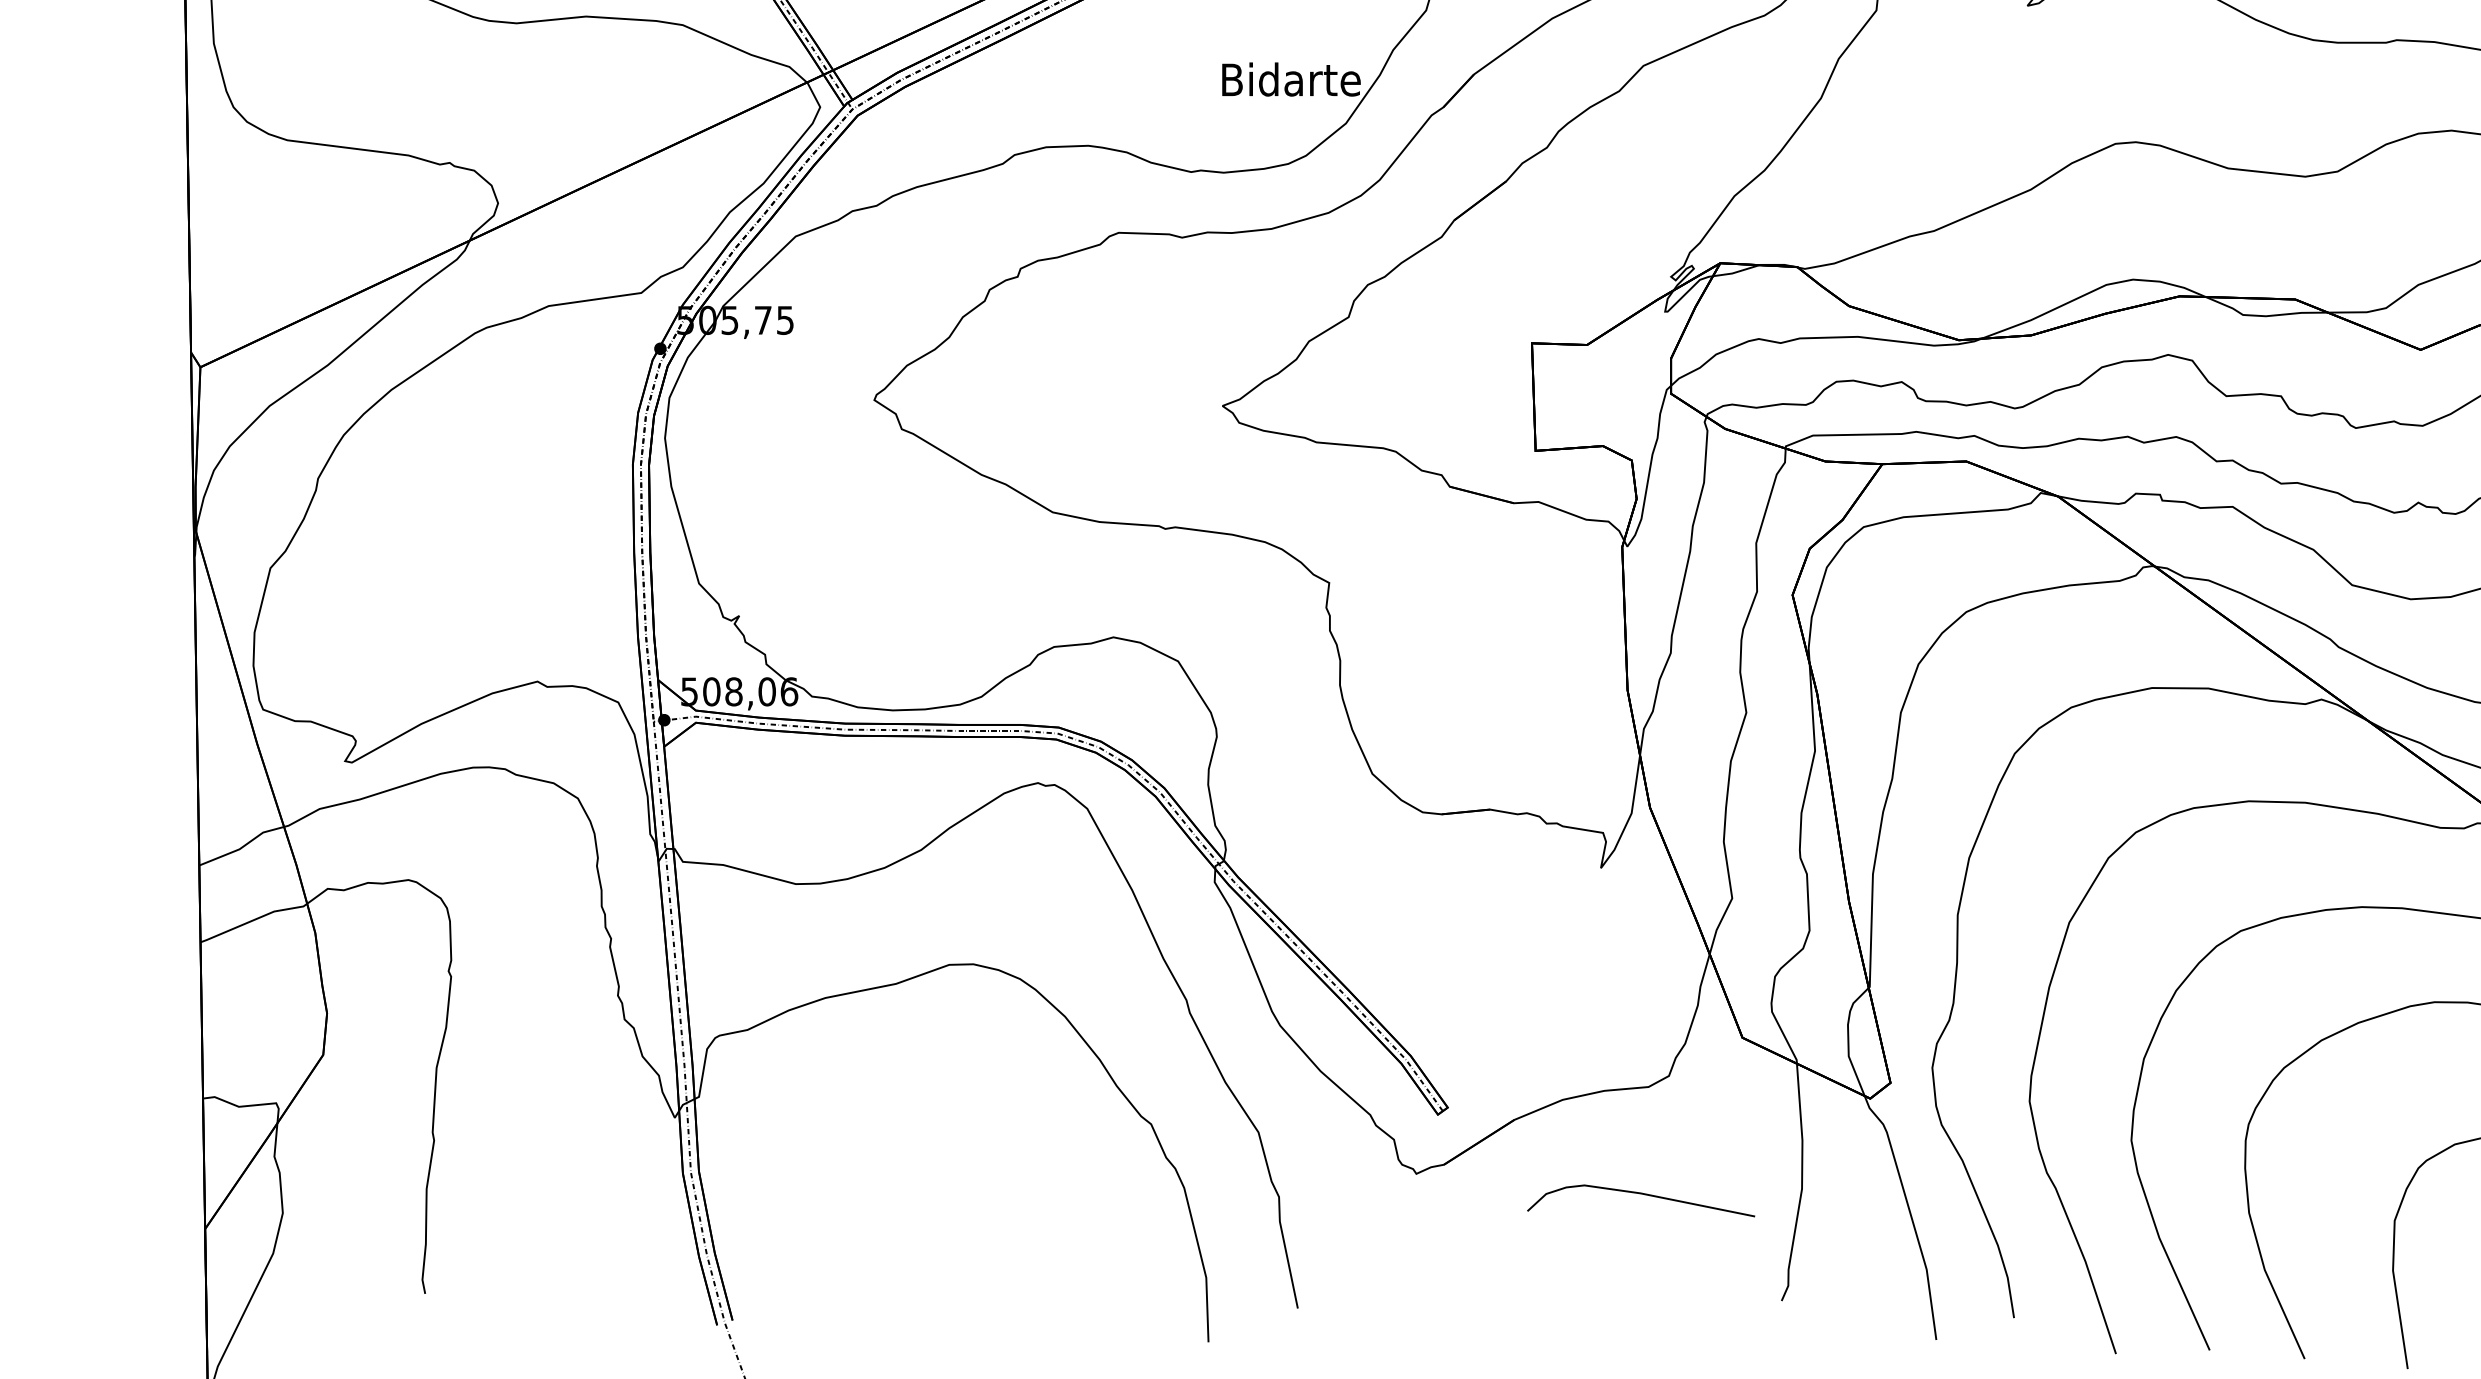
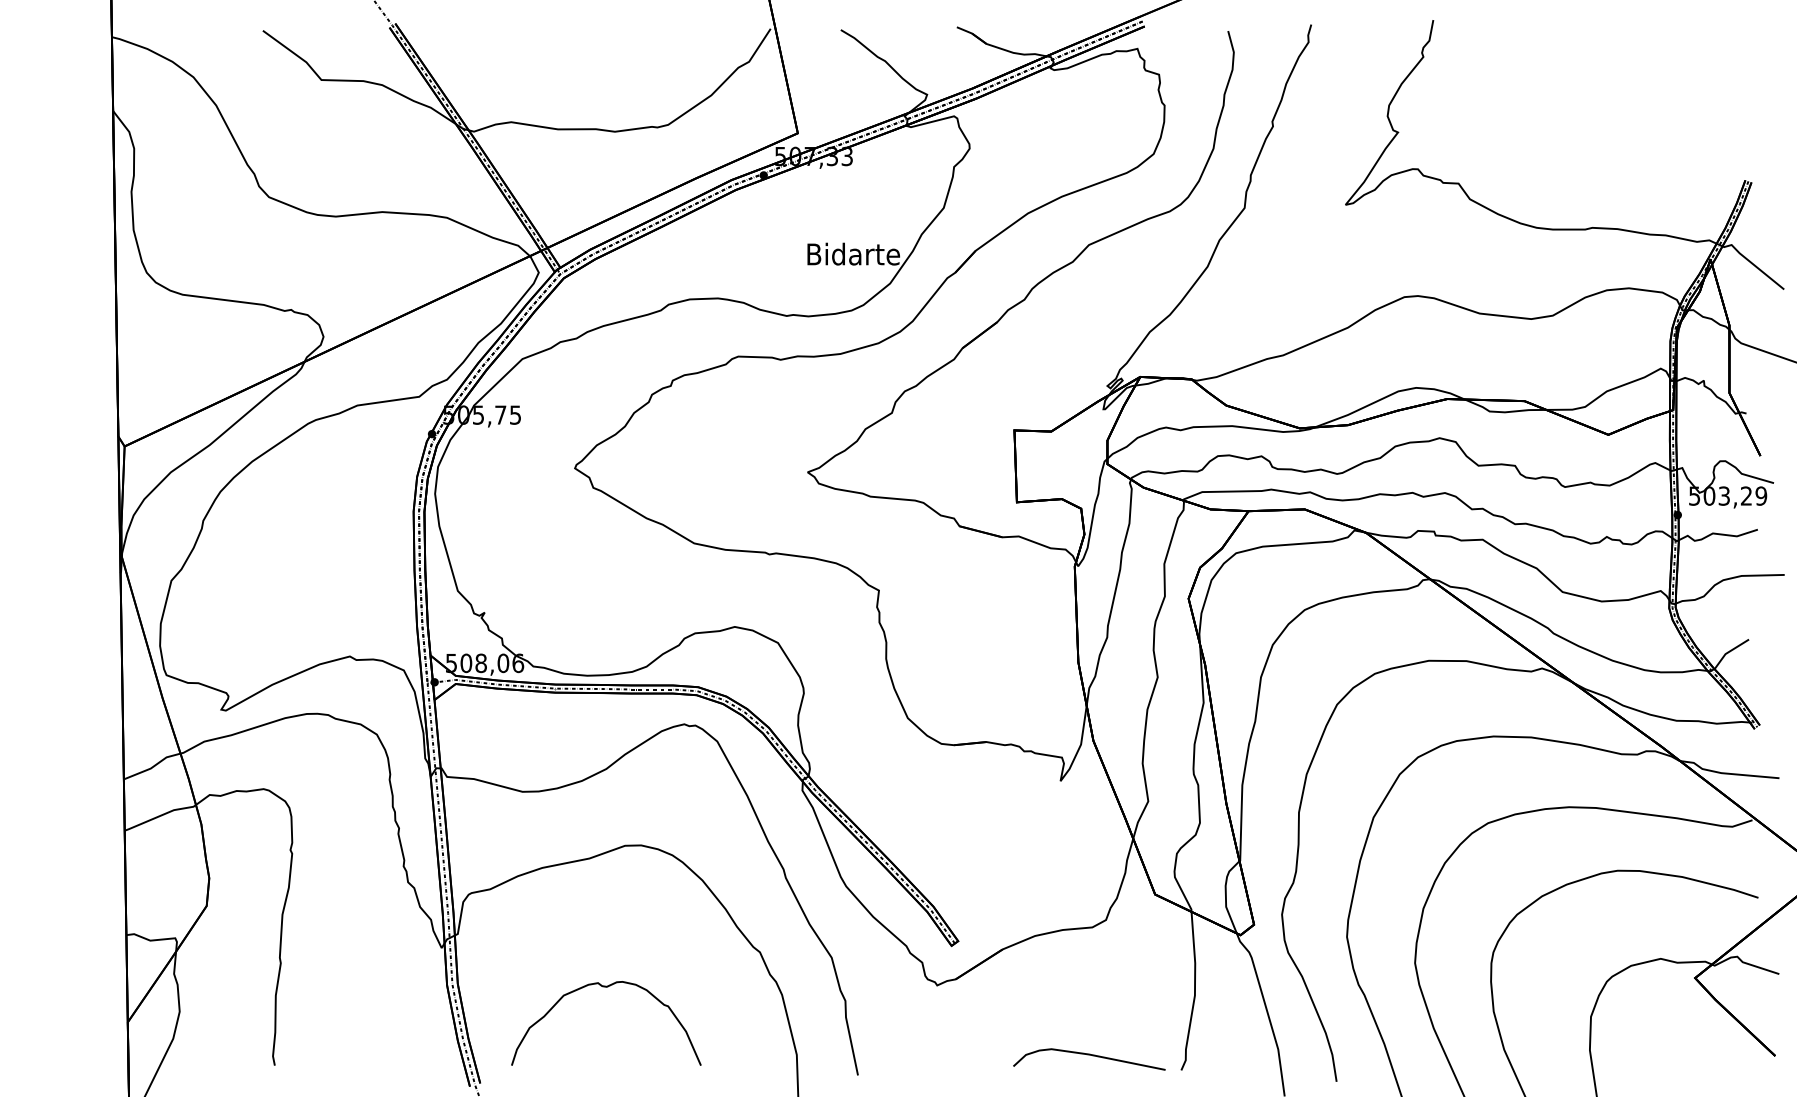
curve: (921, 1176) -> (606, 987), added
curve: (1641, 1194) -> (1089, 1055), moved

